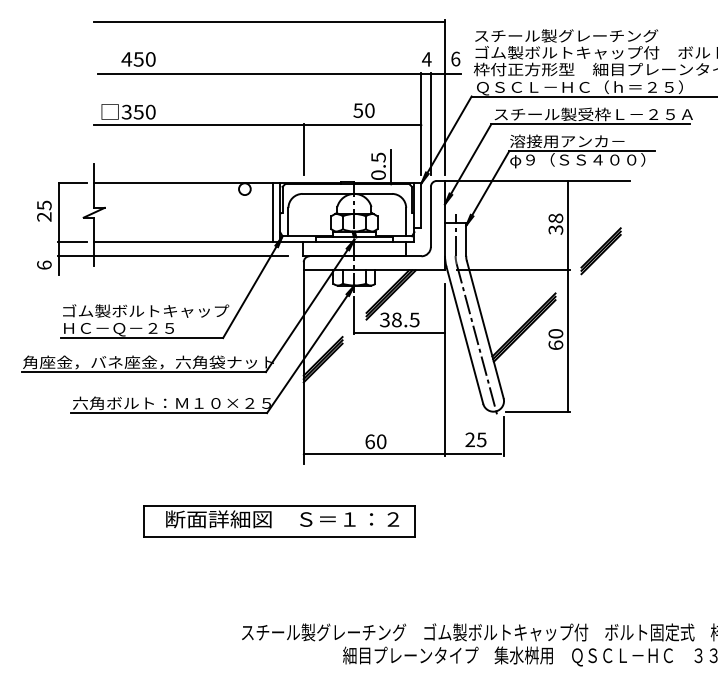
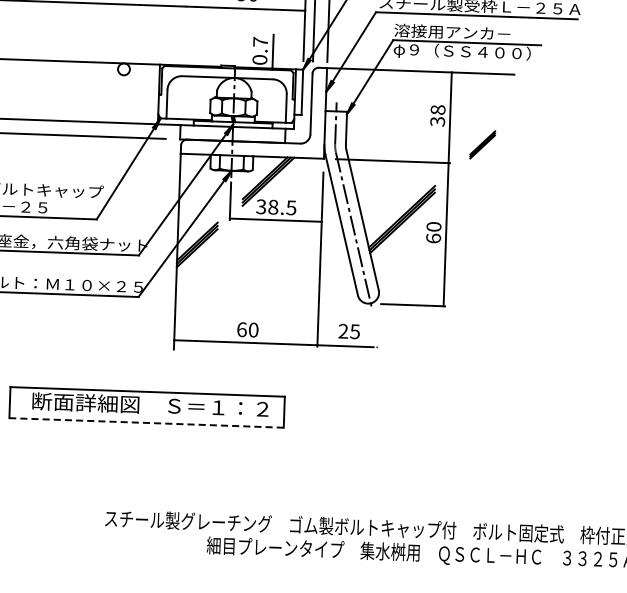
line: (303, 148) -> (184, 30), removed
text: (378, 157) -> (260, 41), 0.5 -> 0.7
line: (273, 212) -> (152, 93), removed
part: (600, 251) -> (482, 145), size x0.6
line: (504, 435) -> (378, 328), removed
line: (278, 536) -> (145, 422), solid -> dashed

